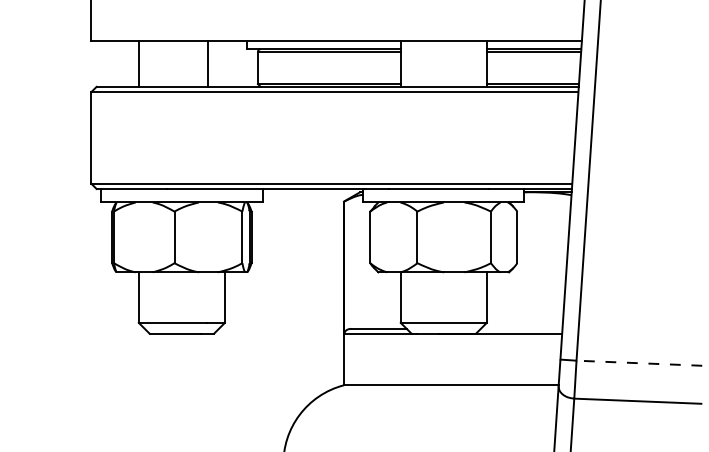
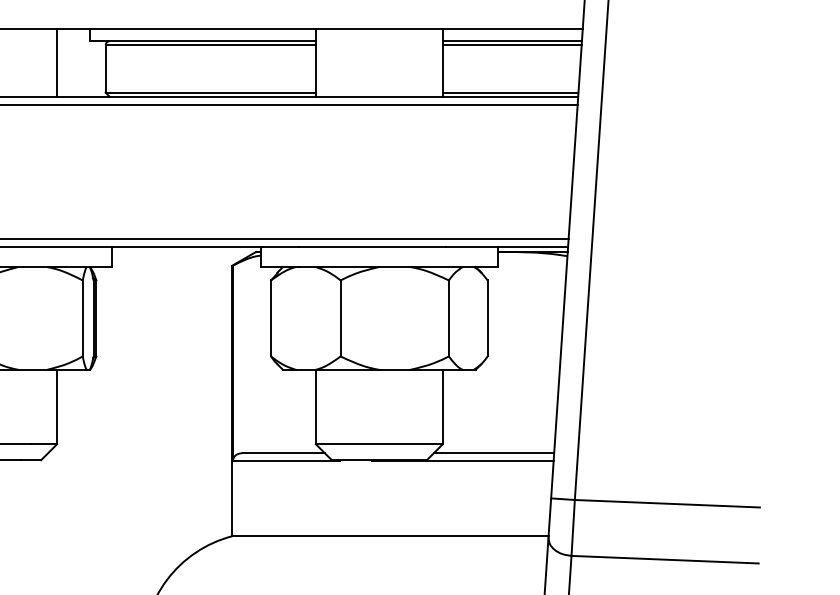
line: (207, 63) -> (56, 62), moved
line: (521, 328) -> (493, 452), added
line: (639, 363) -> (667, 504), dashed -> solid

